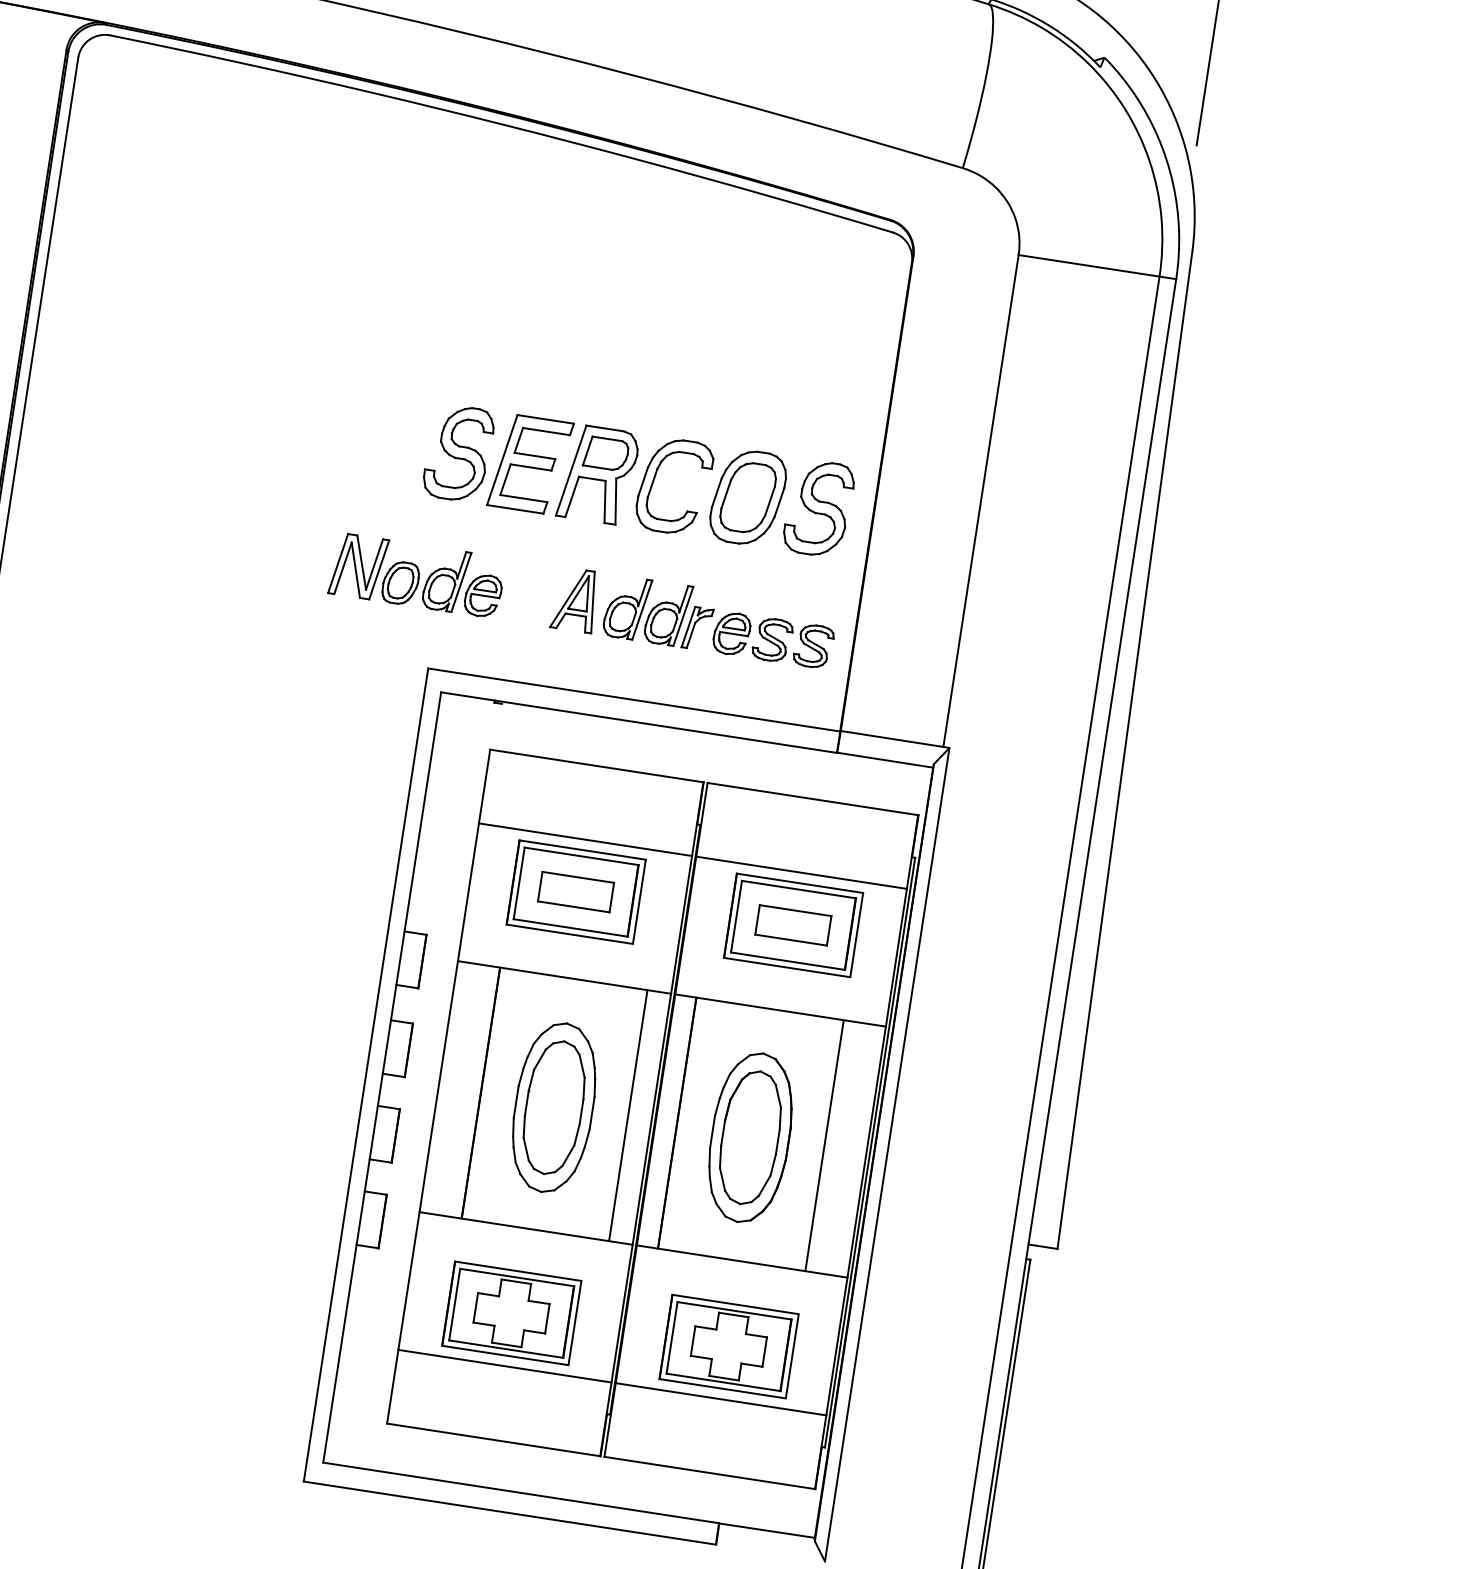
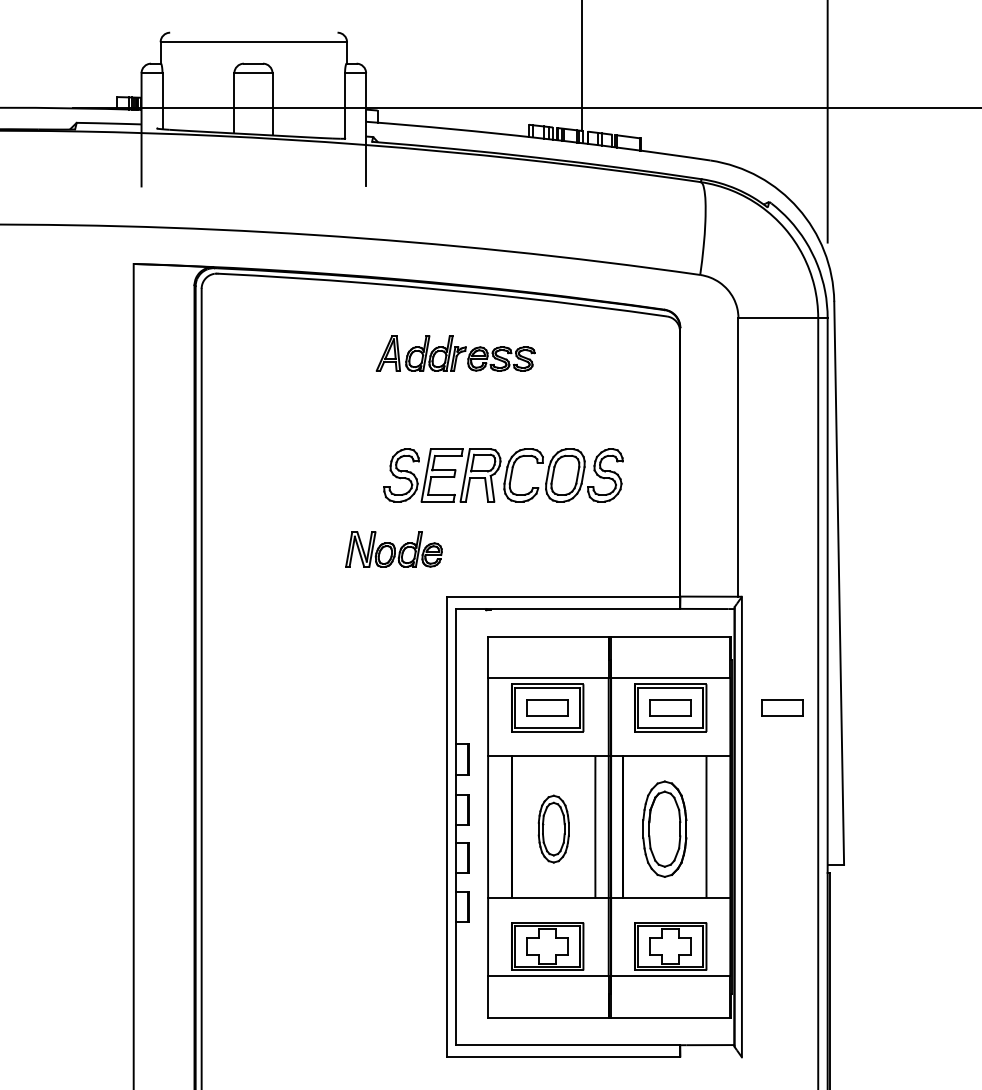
part: (638, 481) -> (503, 475), moved
part: (416, 575) -> (393, 549), moved
part: (693, 617) -> (455, 353), moved
part: (991, 954) -> (782, 707), added
part: (553, 1106) -> (553, 828), size x0.7

